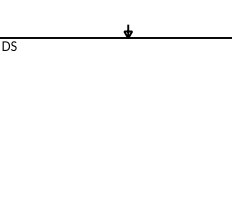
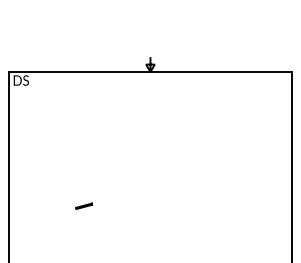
line: (67, 160) -> (84, 205), added

